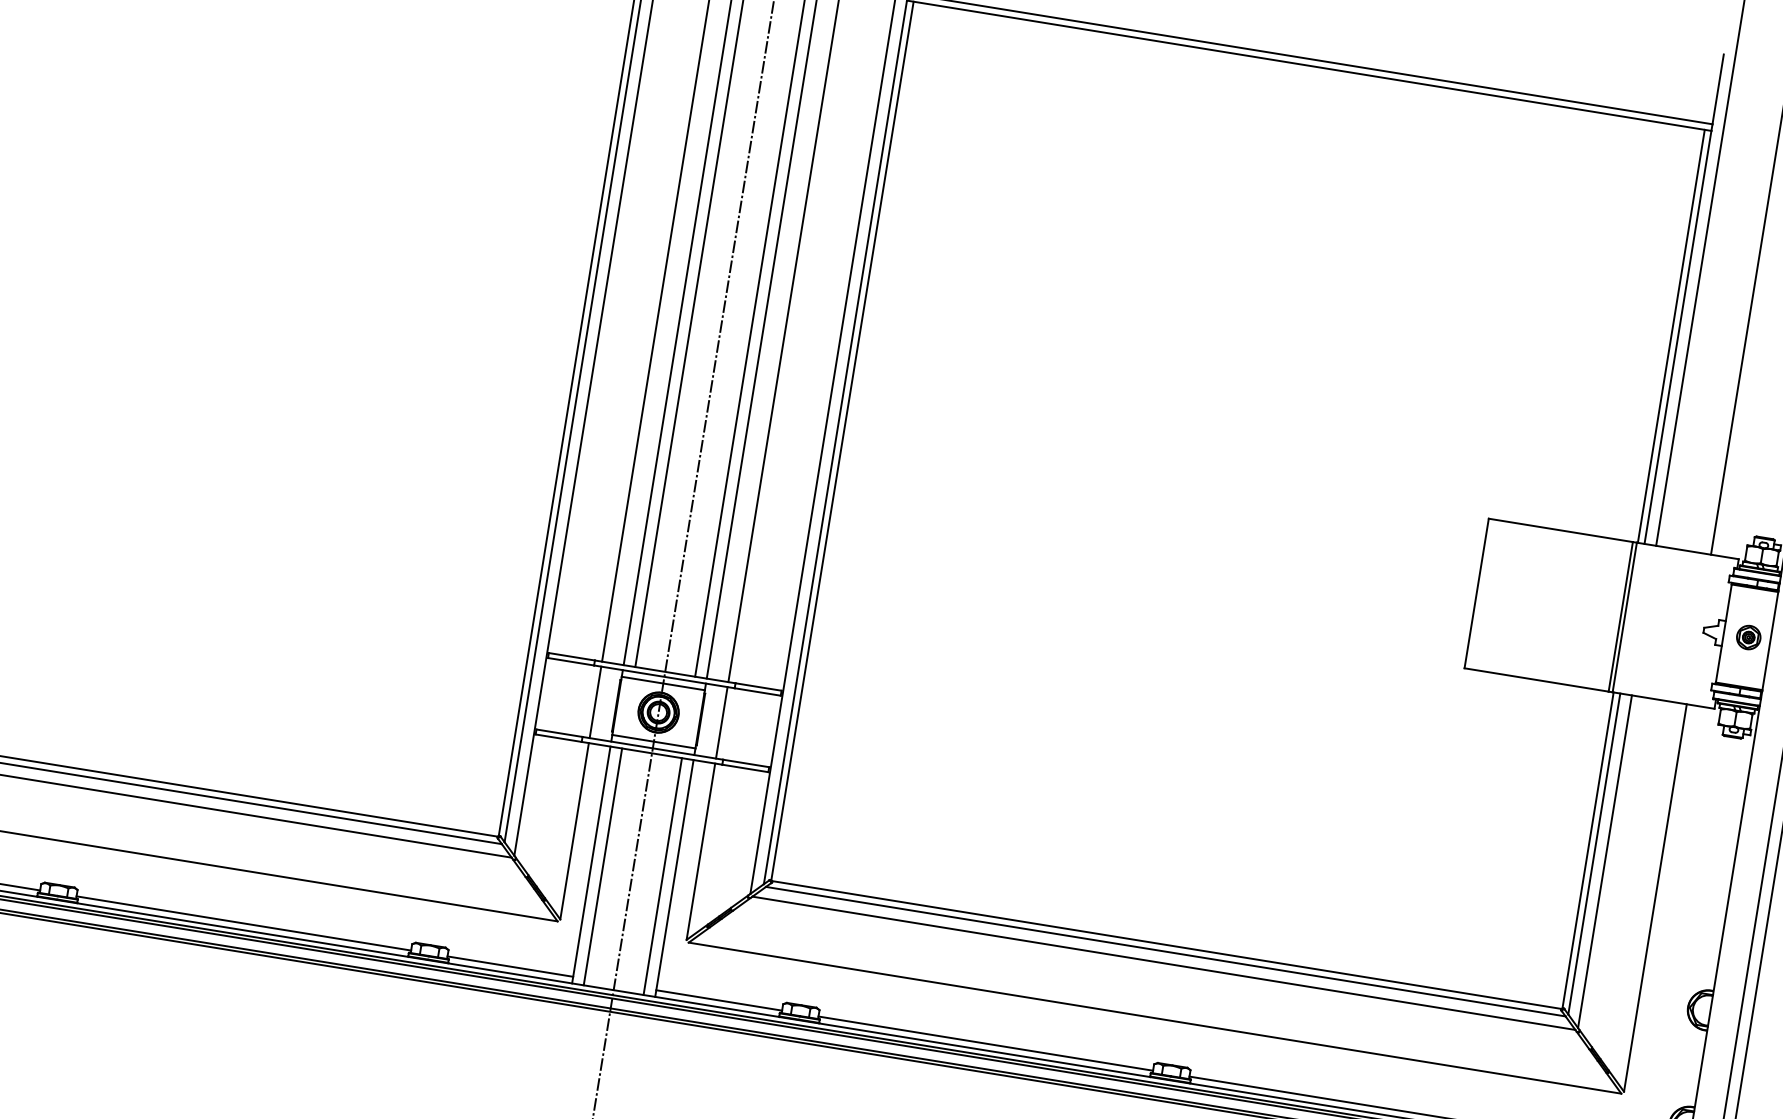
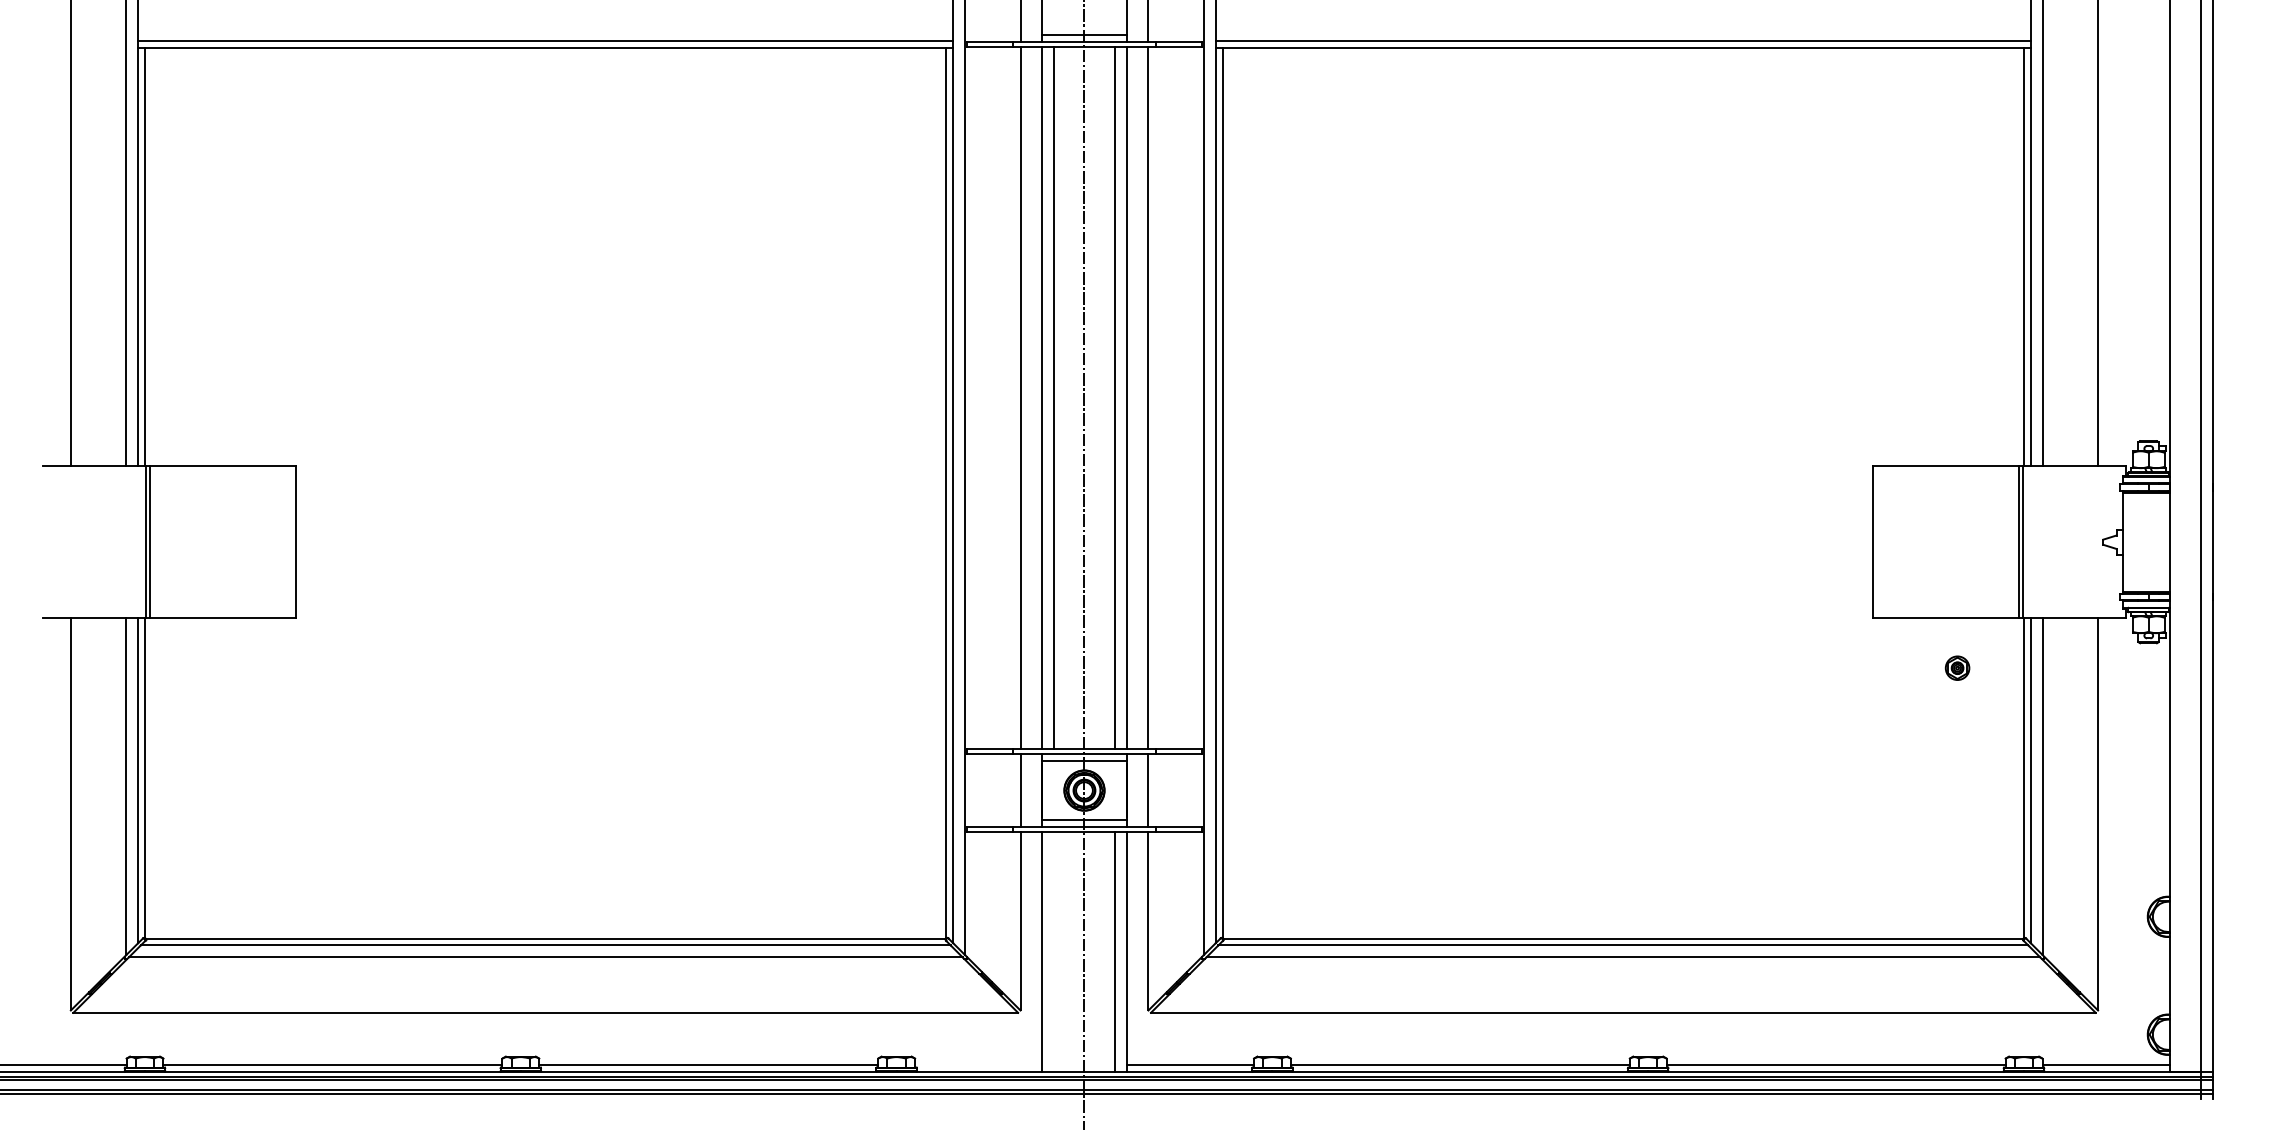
part: (1748, 636) -> (1957, 667), moved
line: (603, 866) -> (1054, 951), removed
line: (510, 967) -> (978, 1065), removed

